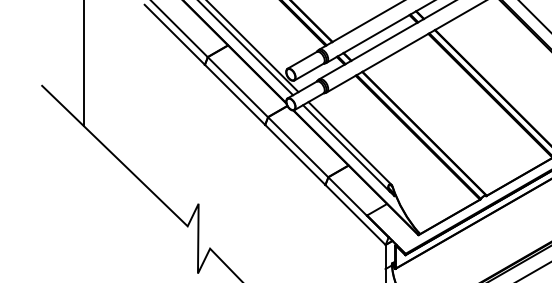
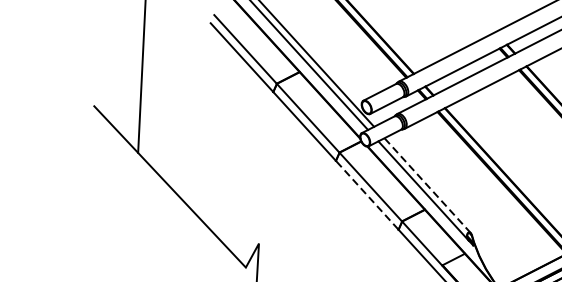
line: (350, 143) -> (428, 185), solid -> dashed
line: (294, 154) -> (366, 194), solid -> dashed

